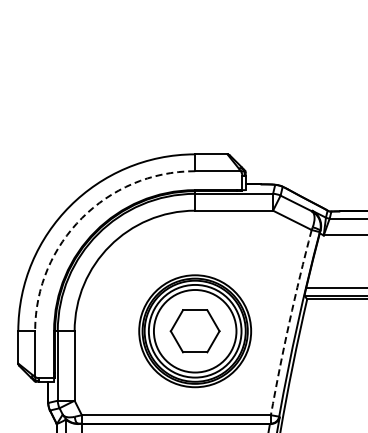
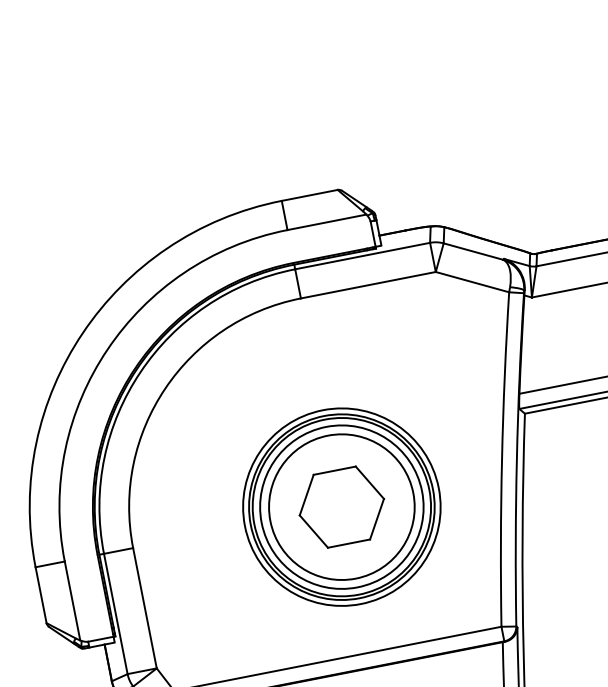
arc: (82, 218) -> (108, 350), dashed -> solid
arc: (289, 322) -> (502, 459), dashed -> solid

